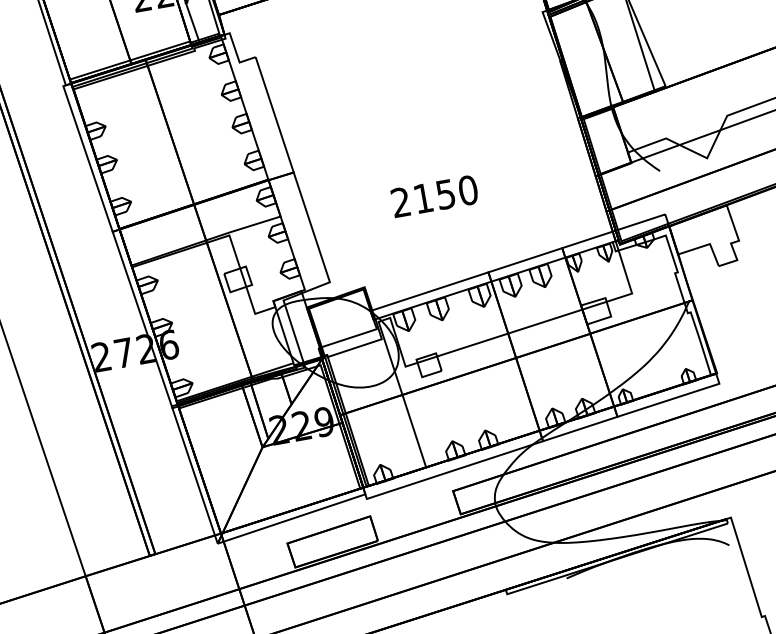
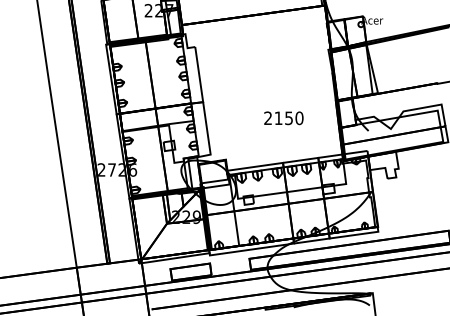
text: (433, 196) -> (283, 118), moved

